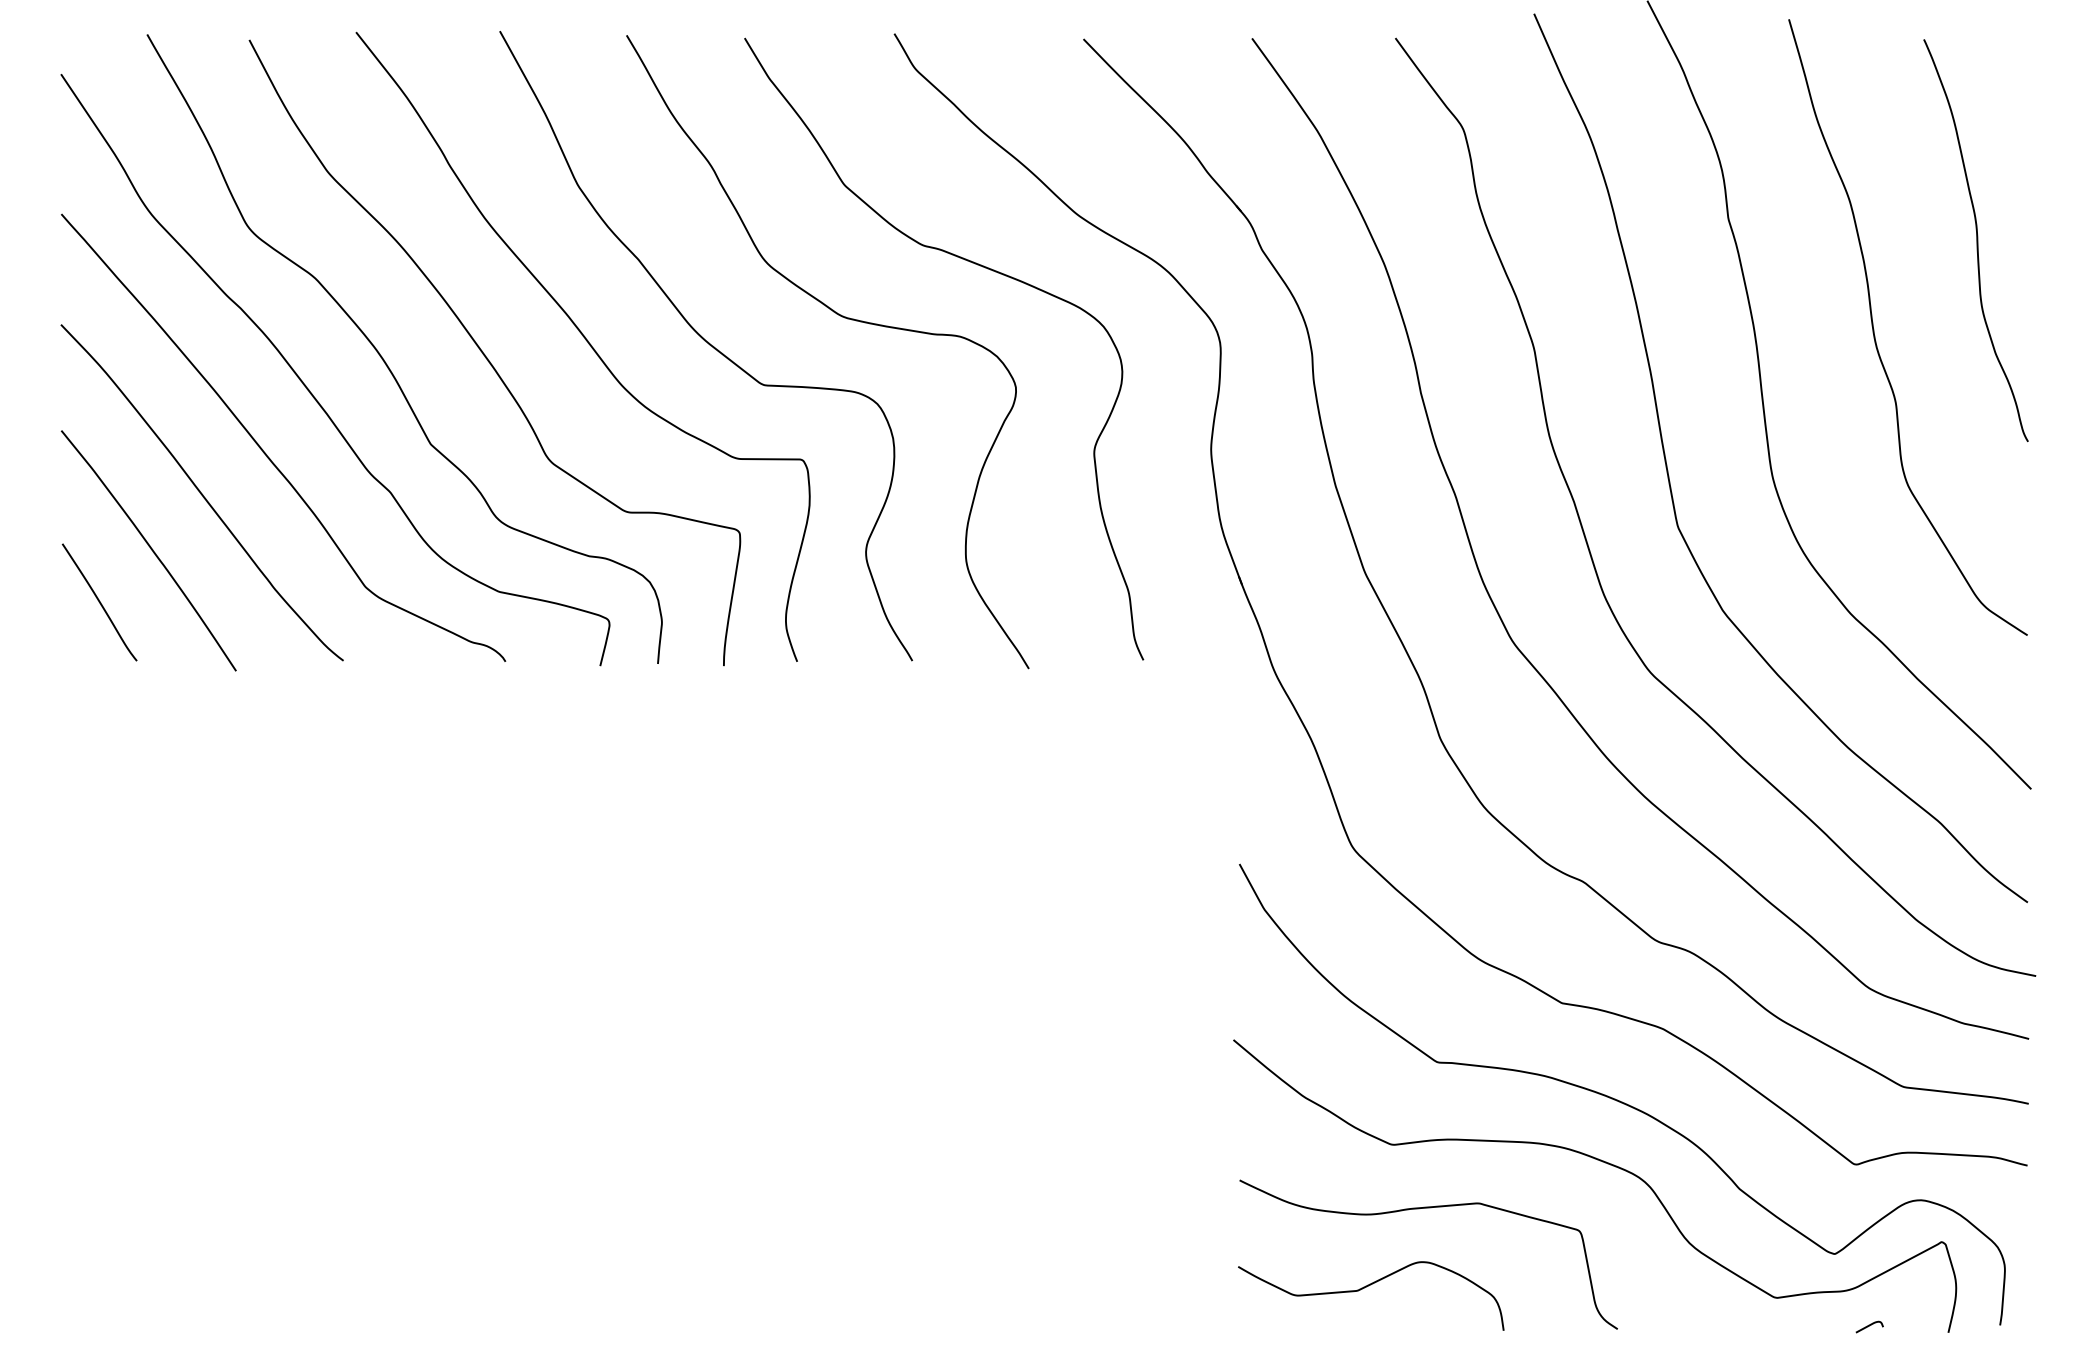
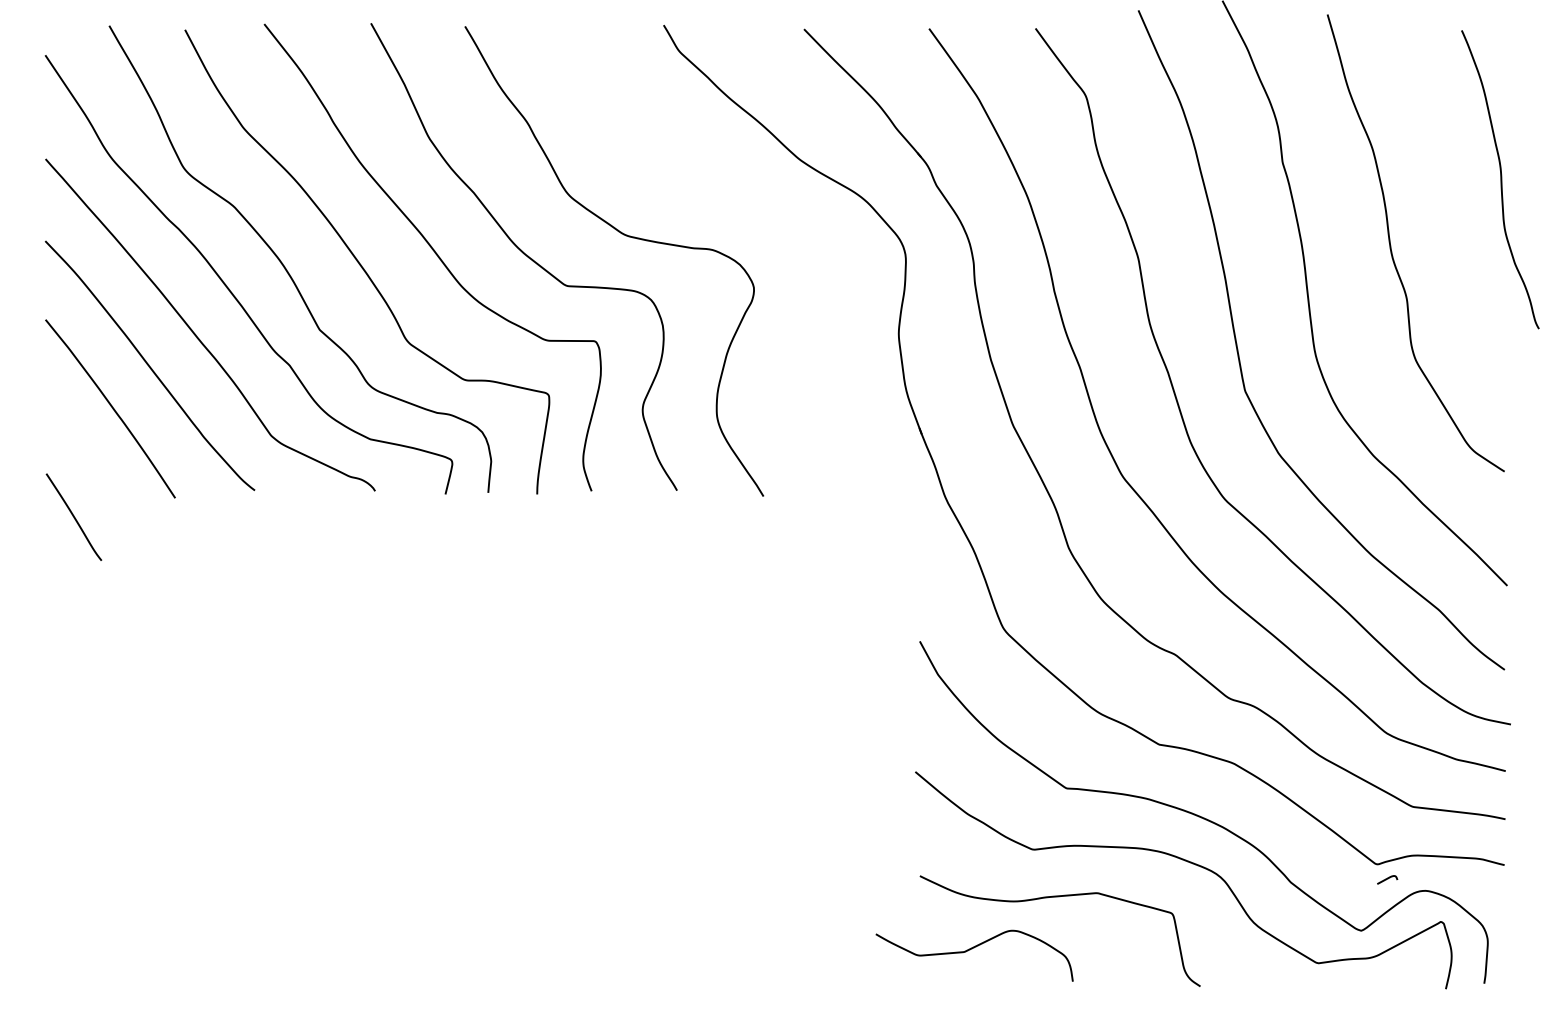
curve: (1976, 240) -> (1500, 179), moved
curve: (977, 265) -> (725, 197), removed
line: (98, 601) -> (73, 516), moved
curve: (1368, 1287) -> (972, 949), moved
curve: (1869, 1326) -> (1387, 879), moved

